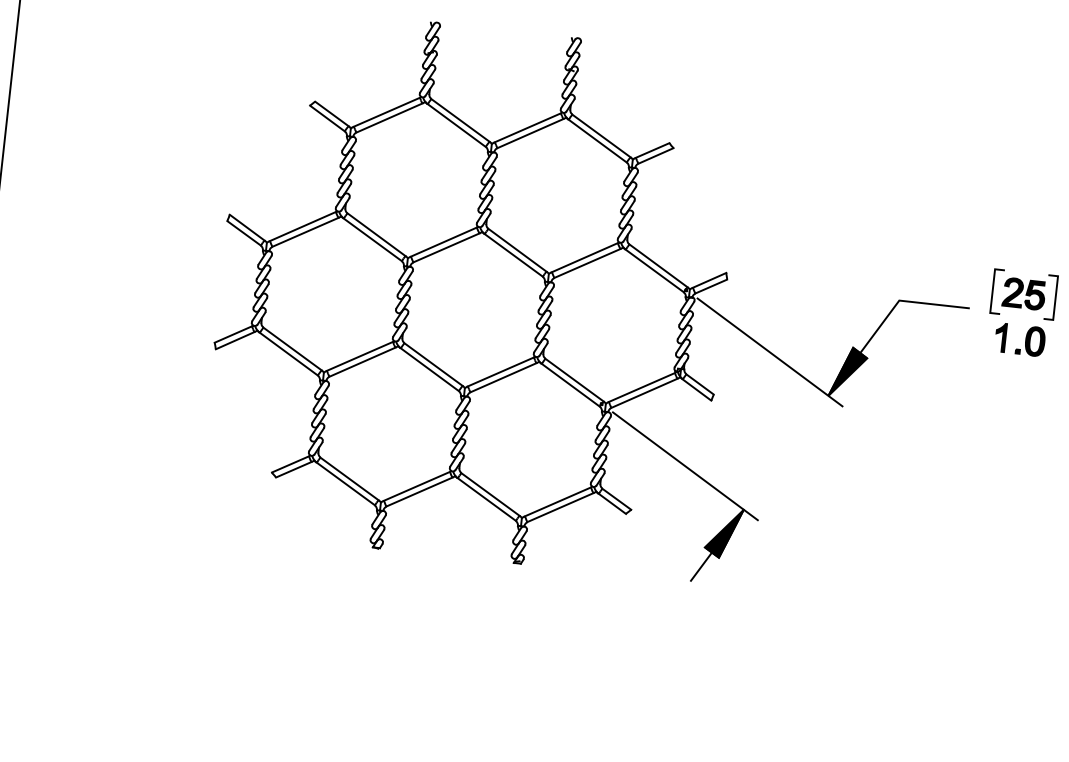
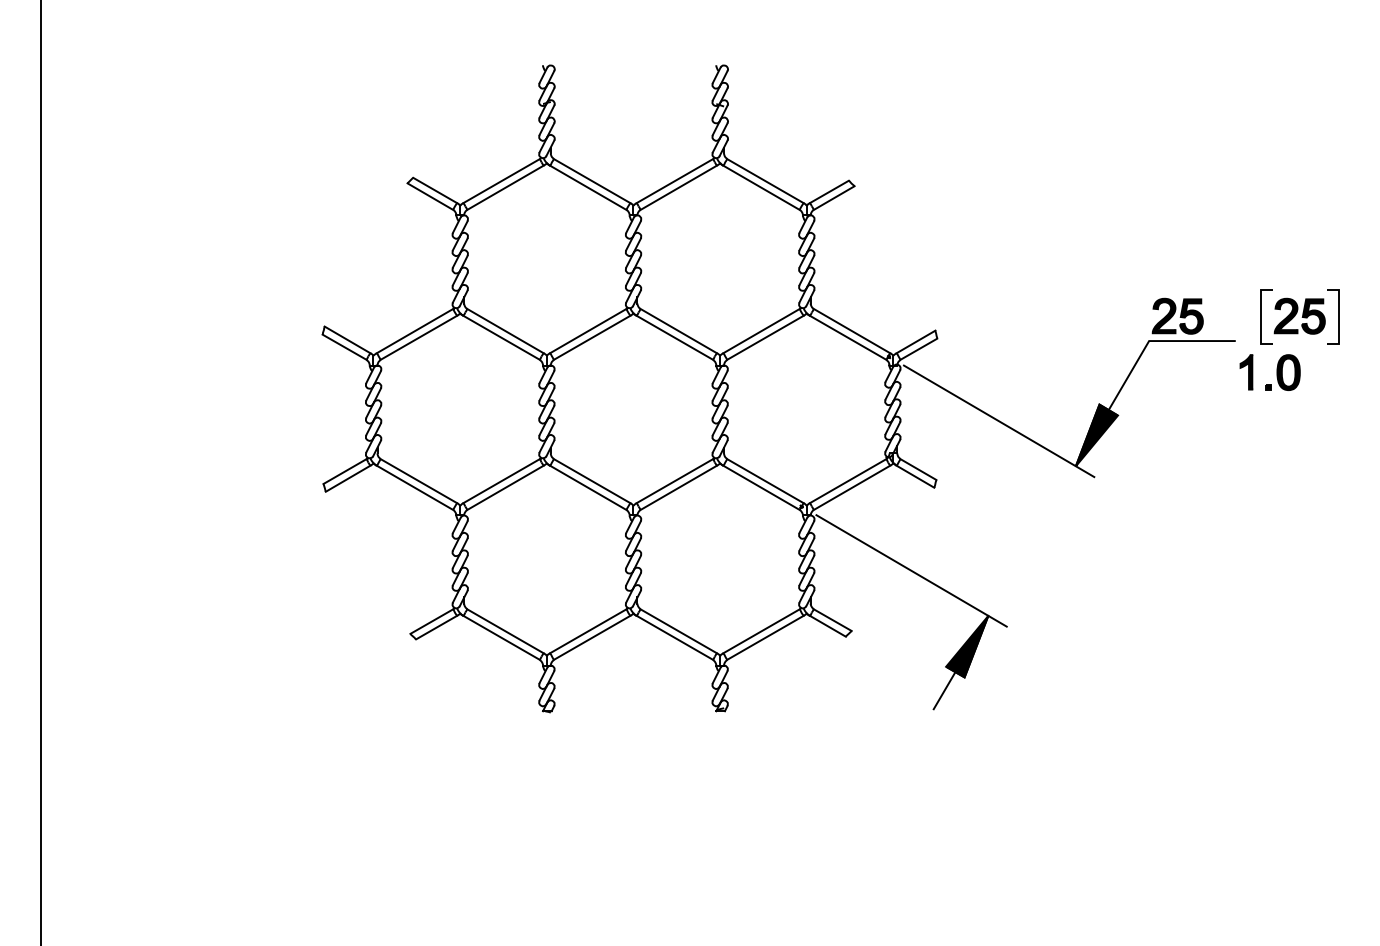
part: (924, 282) -> (1177, 315), added
part: (1025, 340) -> (1276, 372), moved

